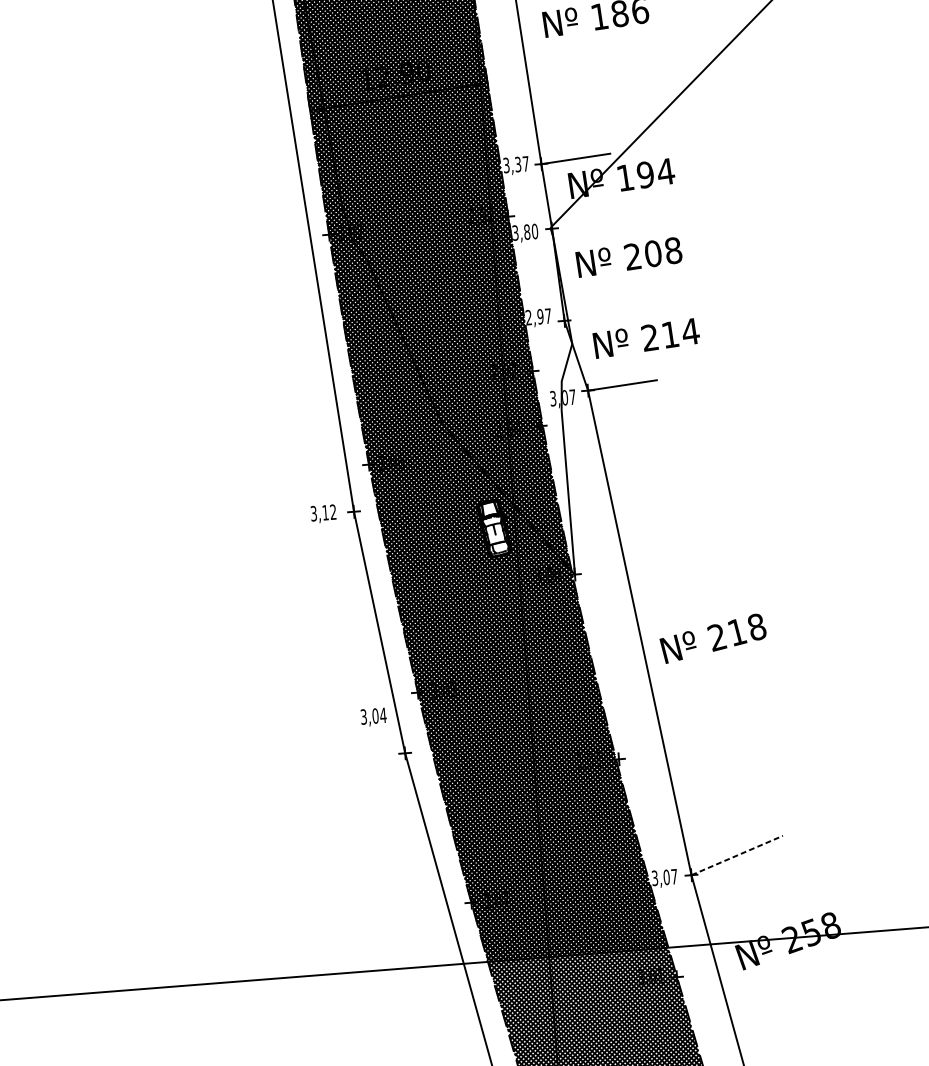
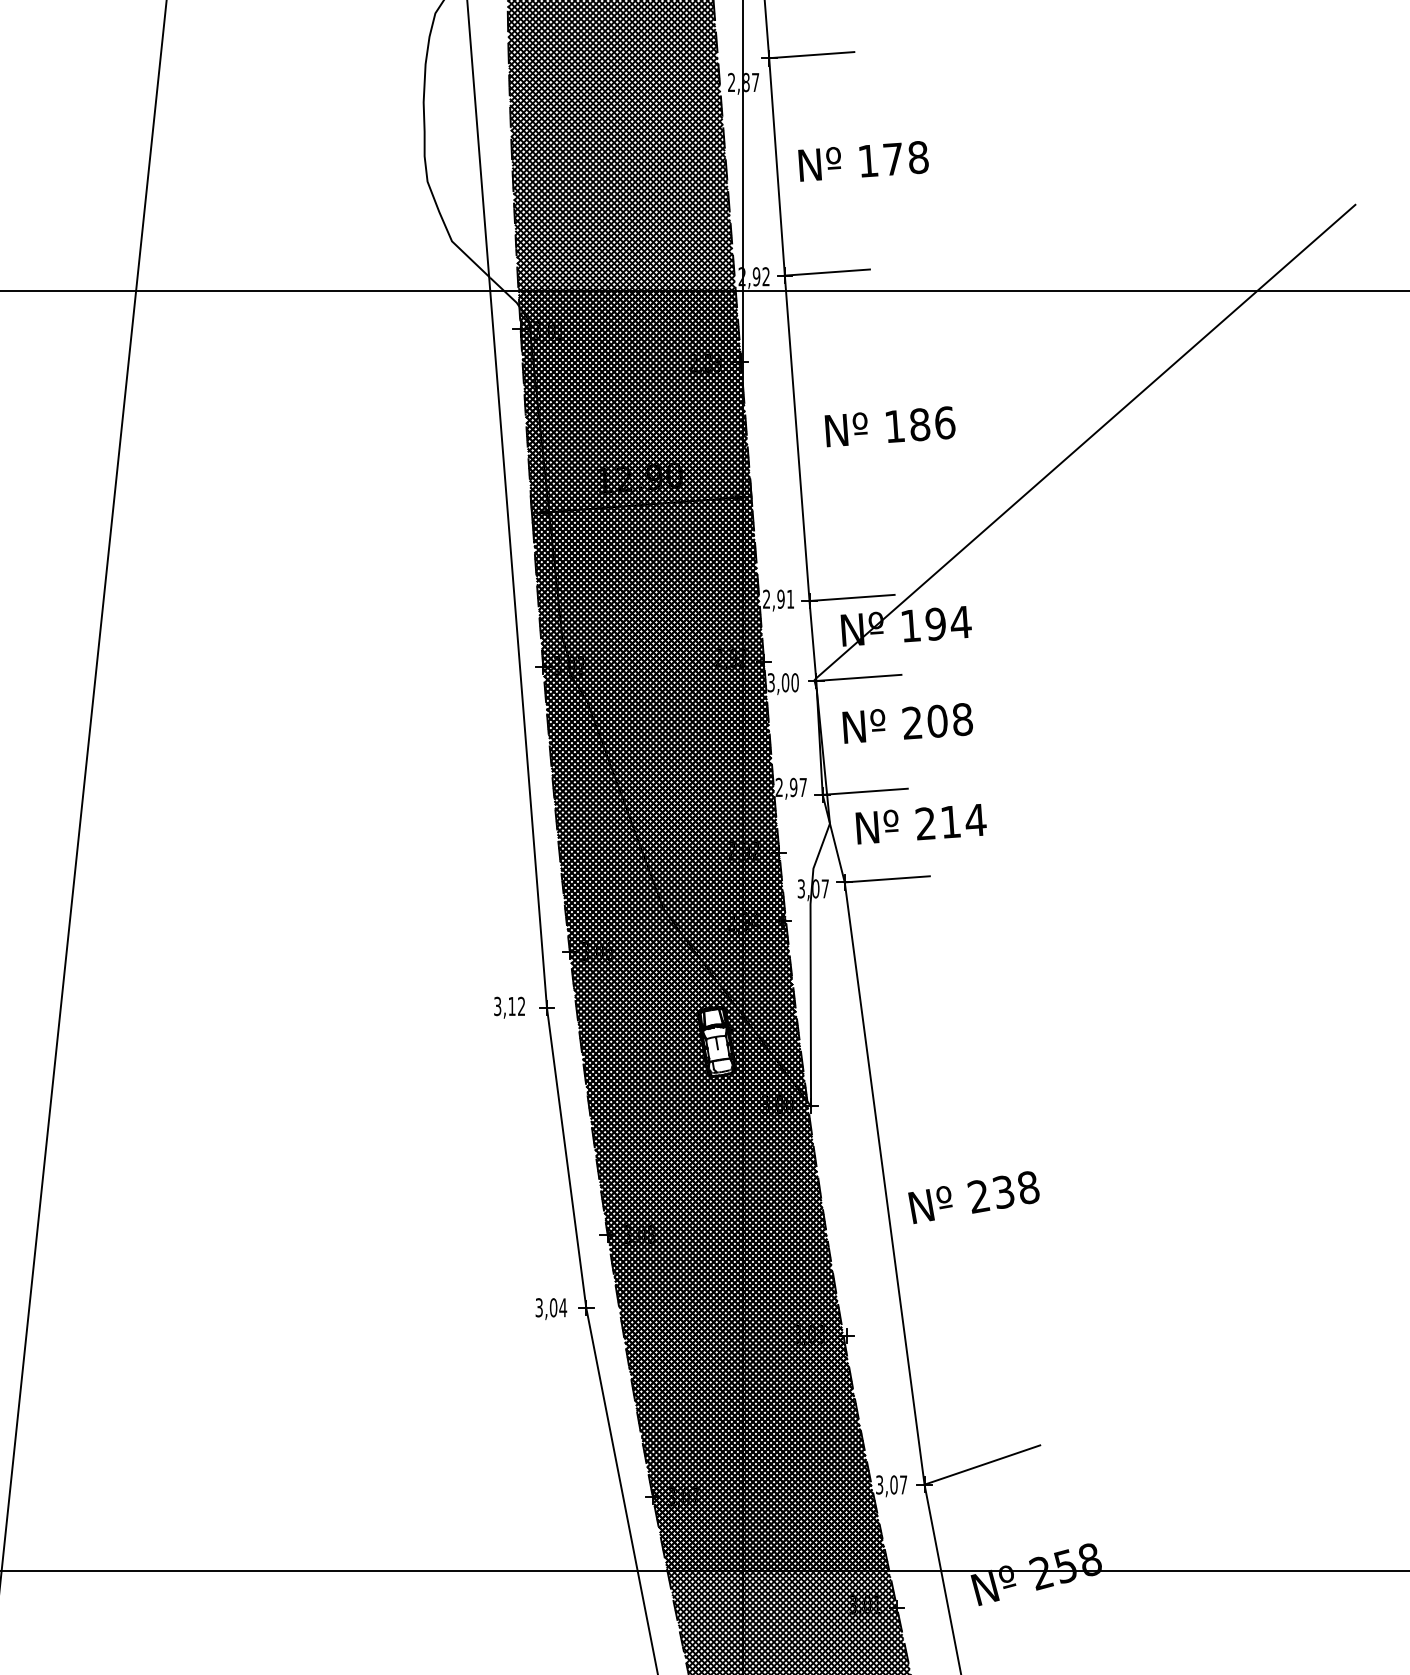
text: (516, 164) -> (778, 598), 3,37 -> 2,91
line: (586, 223) -> (858, 677), added
text: (527, 231) -> (785, 682), 3,80 -> 3,00
line: (598, 315) -> (864, 791), added
text: (736, 631) -> (1003, 1191), 218 -> 238
text: (373, 717) -> (551, 1309), moved
line: (737, 855) -> (982, 1464), dashed -> solid

